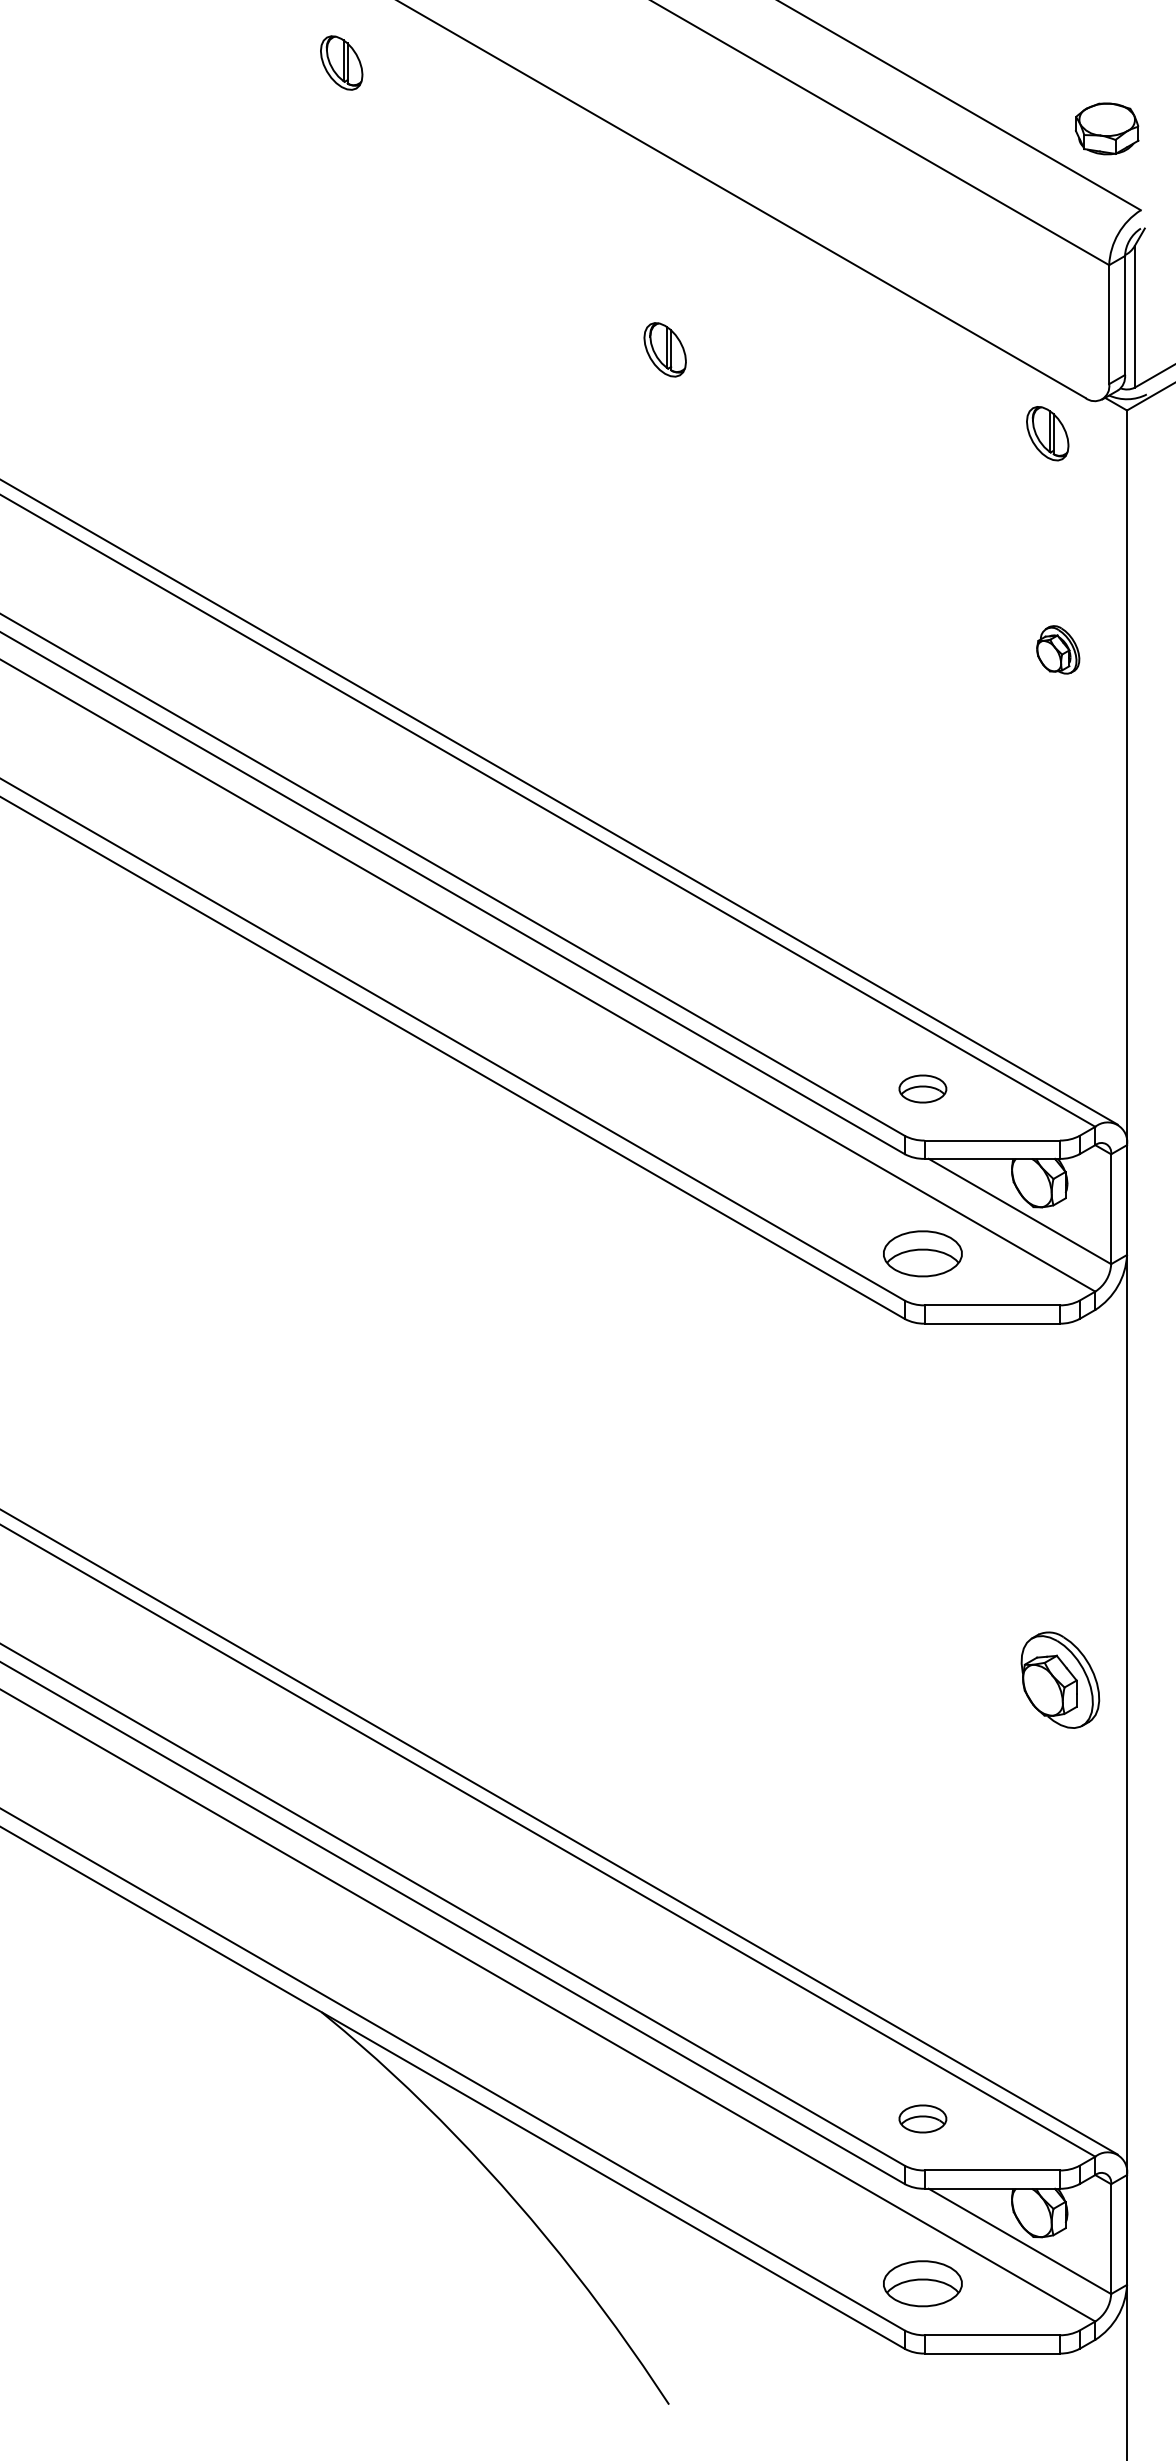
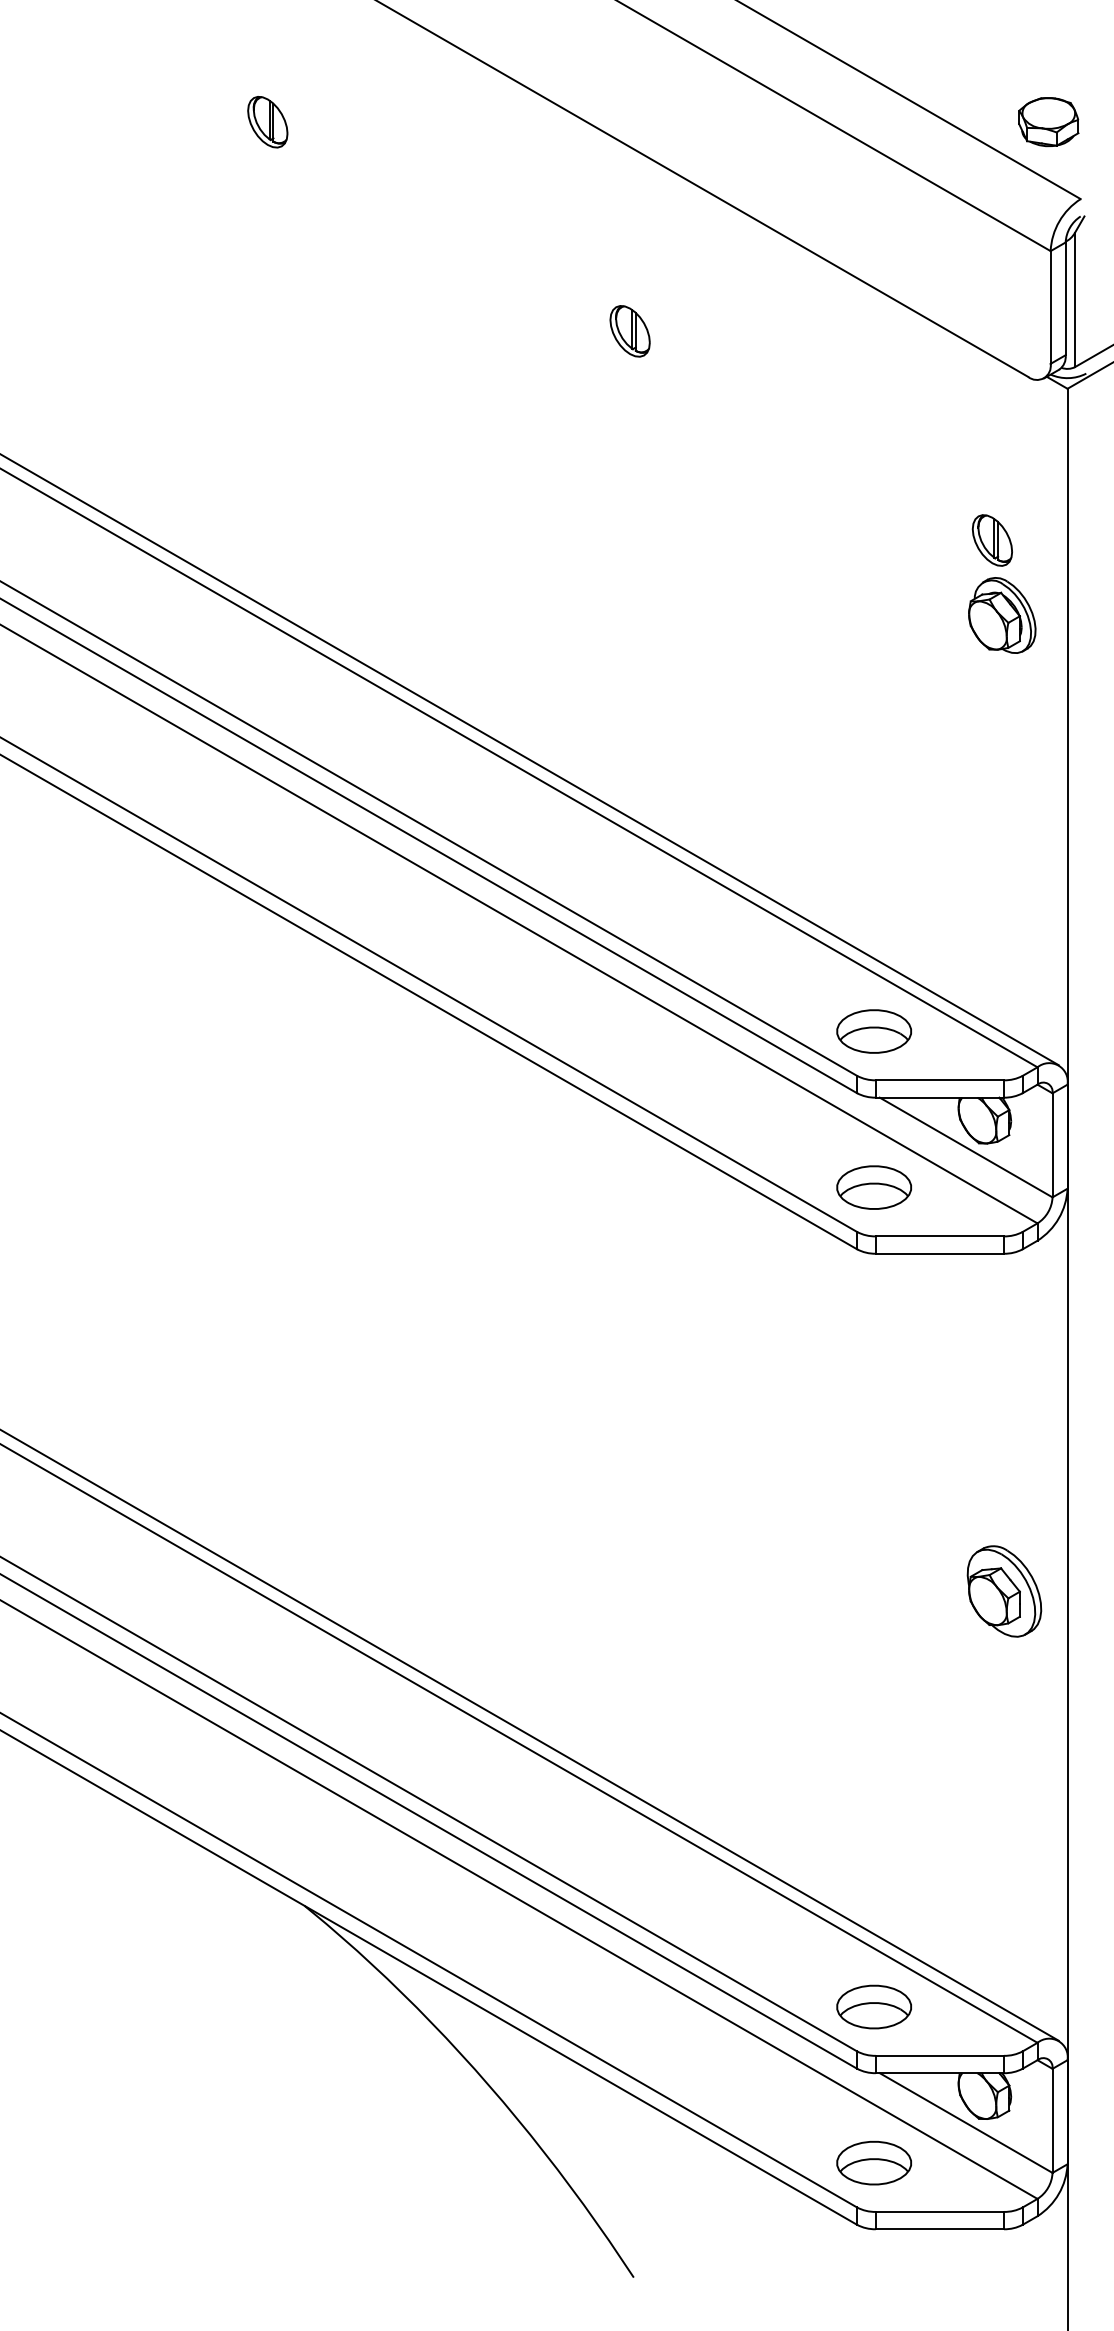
part: (341, 62) -> (267, 121), moved
part: (1047, 433) -> (992, 540), moved
part: (1058, 649) -> (1002, 615), size x1.67
part: (922, 1088) -> (873, 1030), size x1.67
part: (922, 2118) -> (873, 2006), size x1.67

